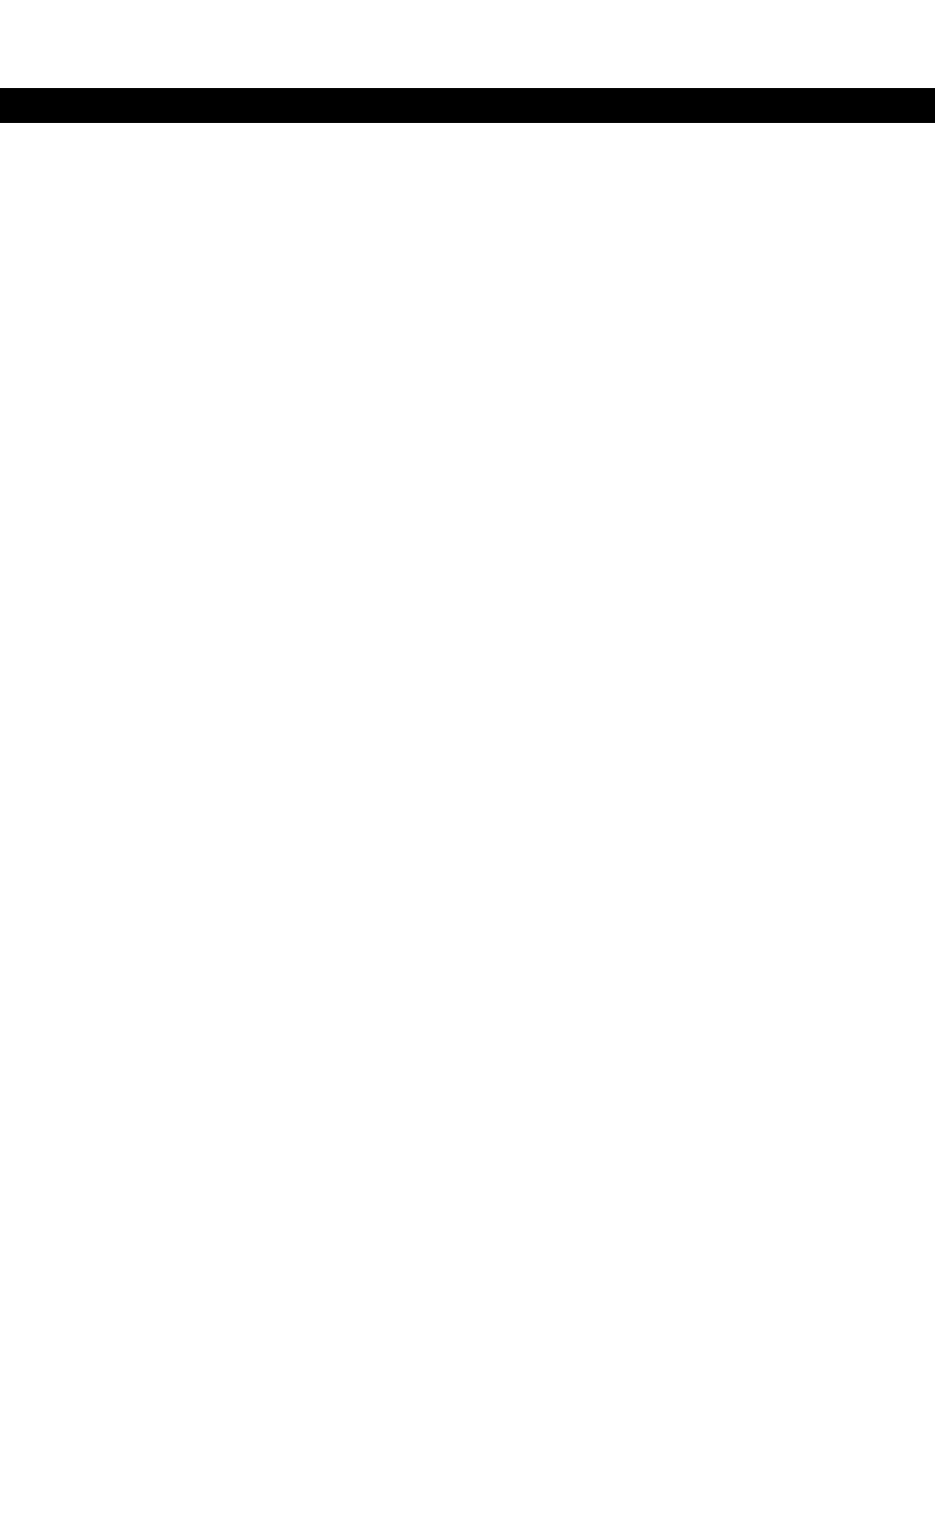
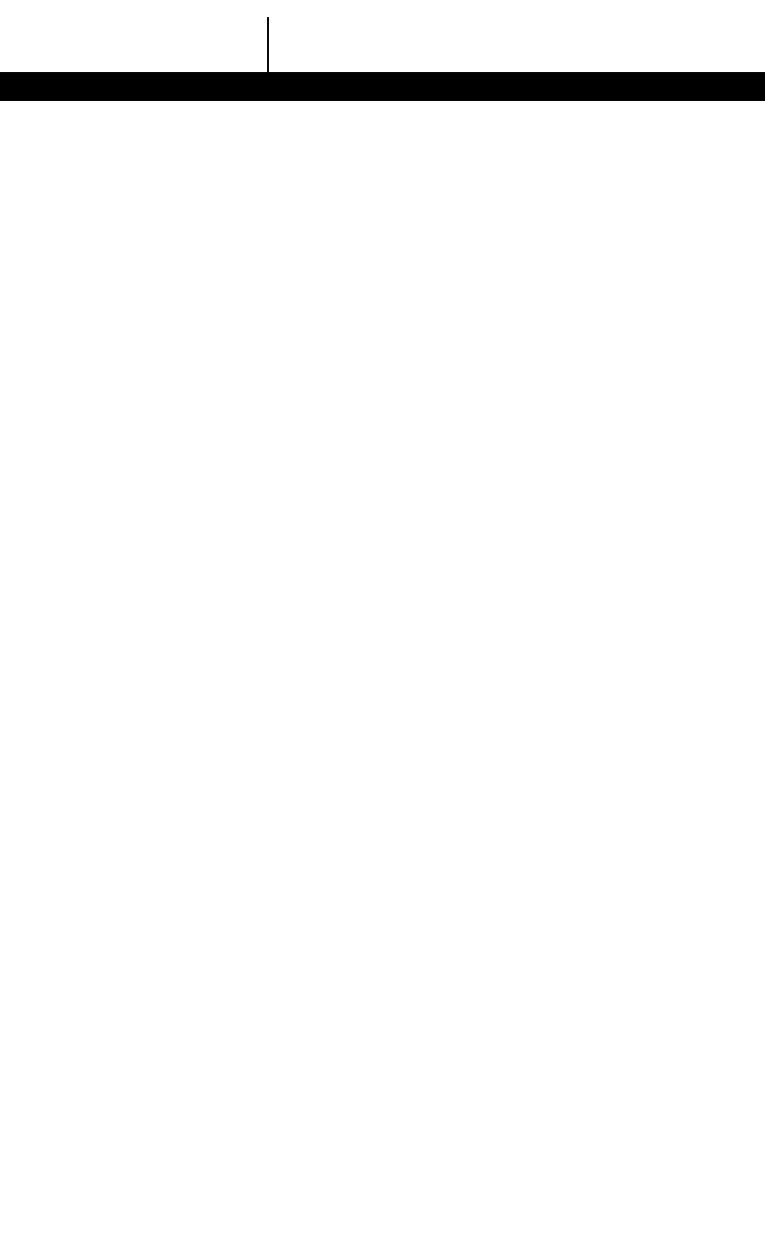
line: (327, 55) -> (267, 45), added

